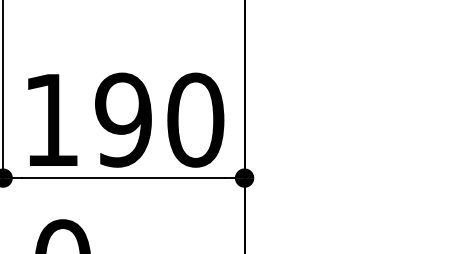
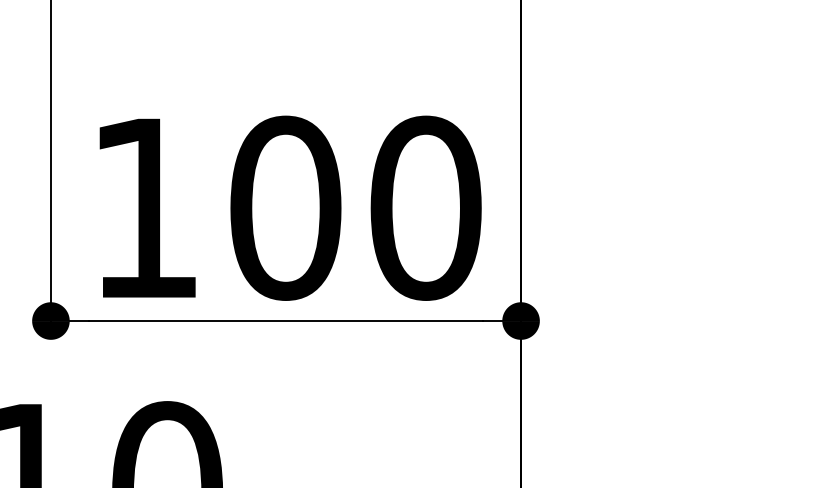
text: (123, 119) -> (285, 206), 190 -> 100

